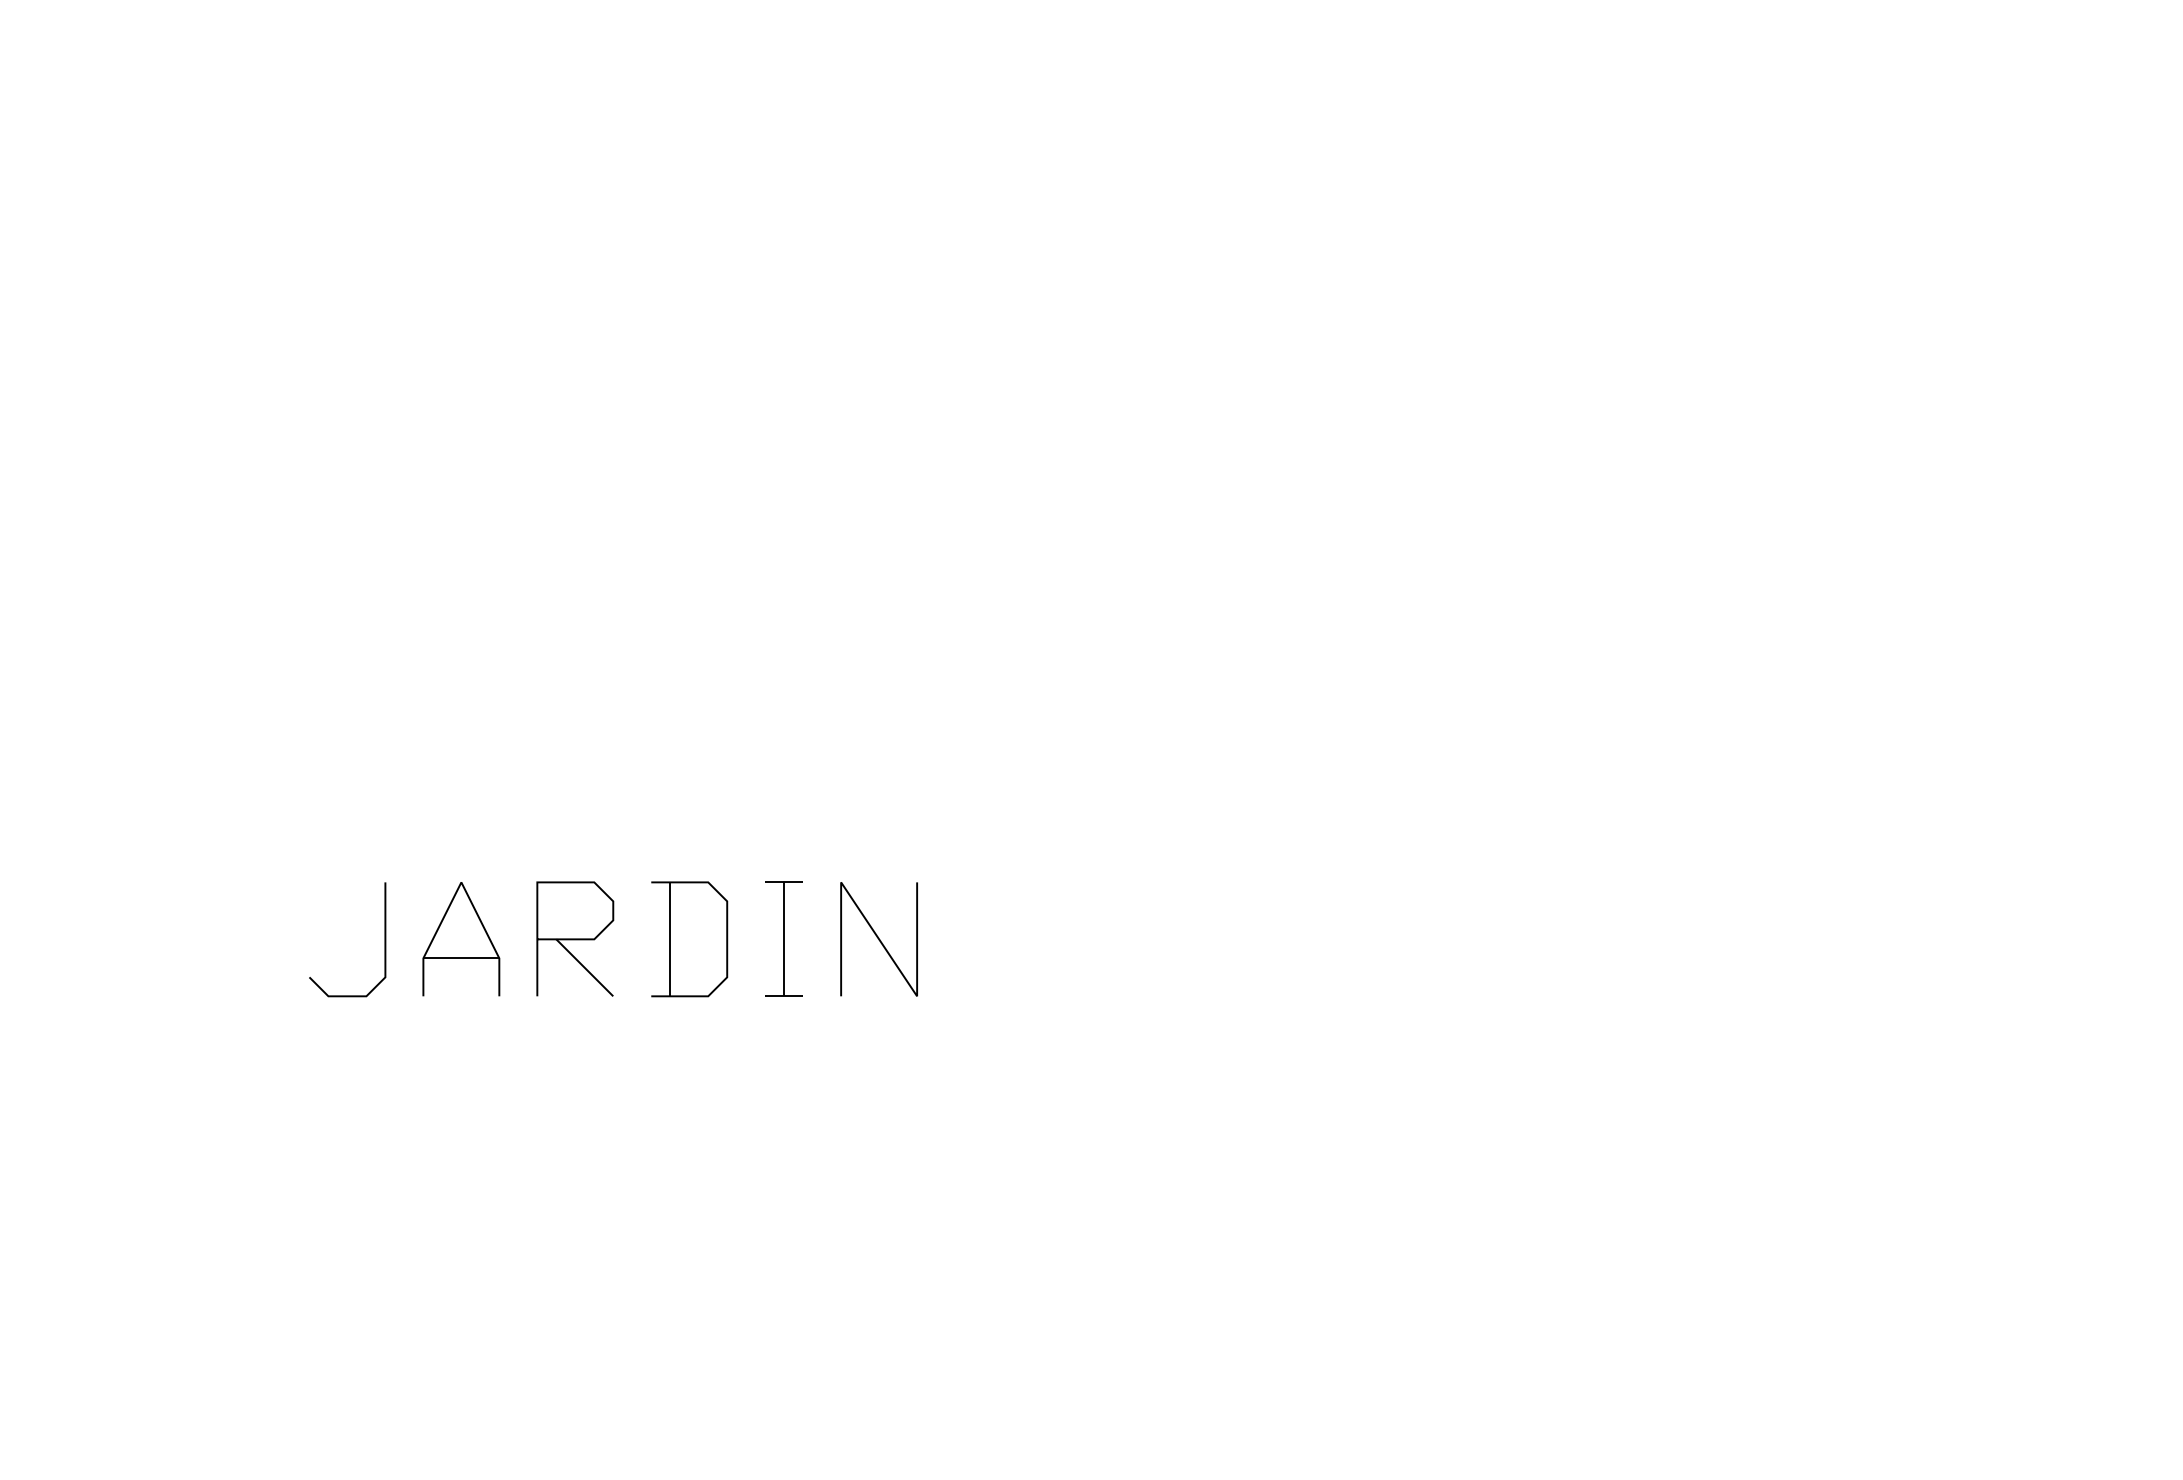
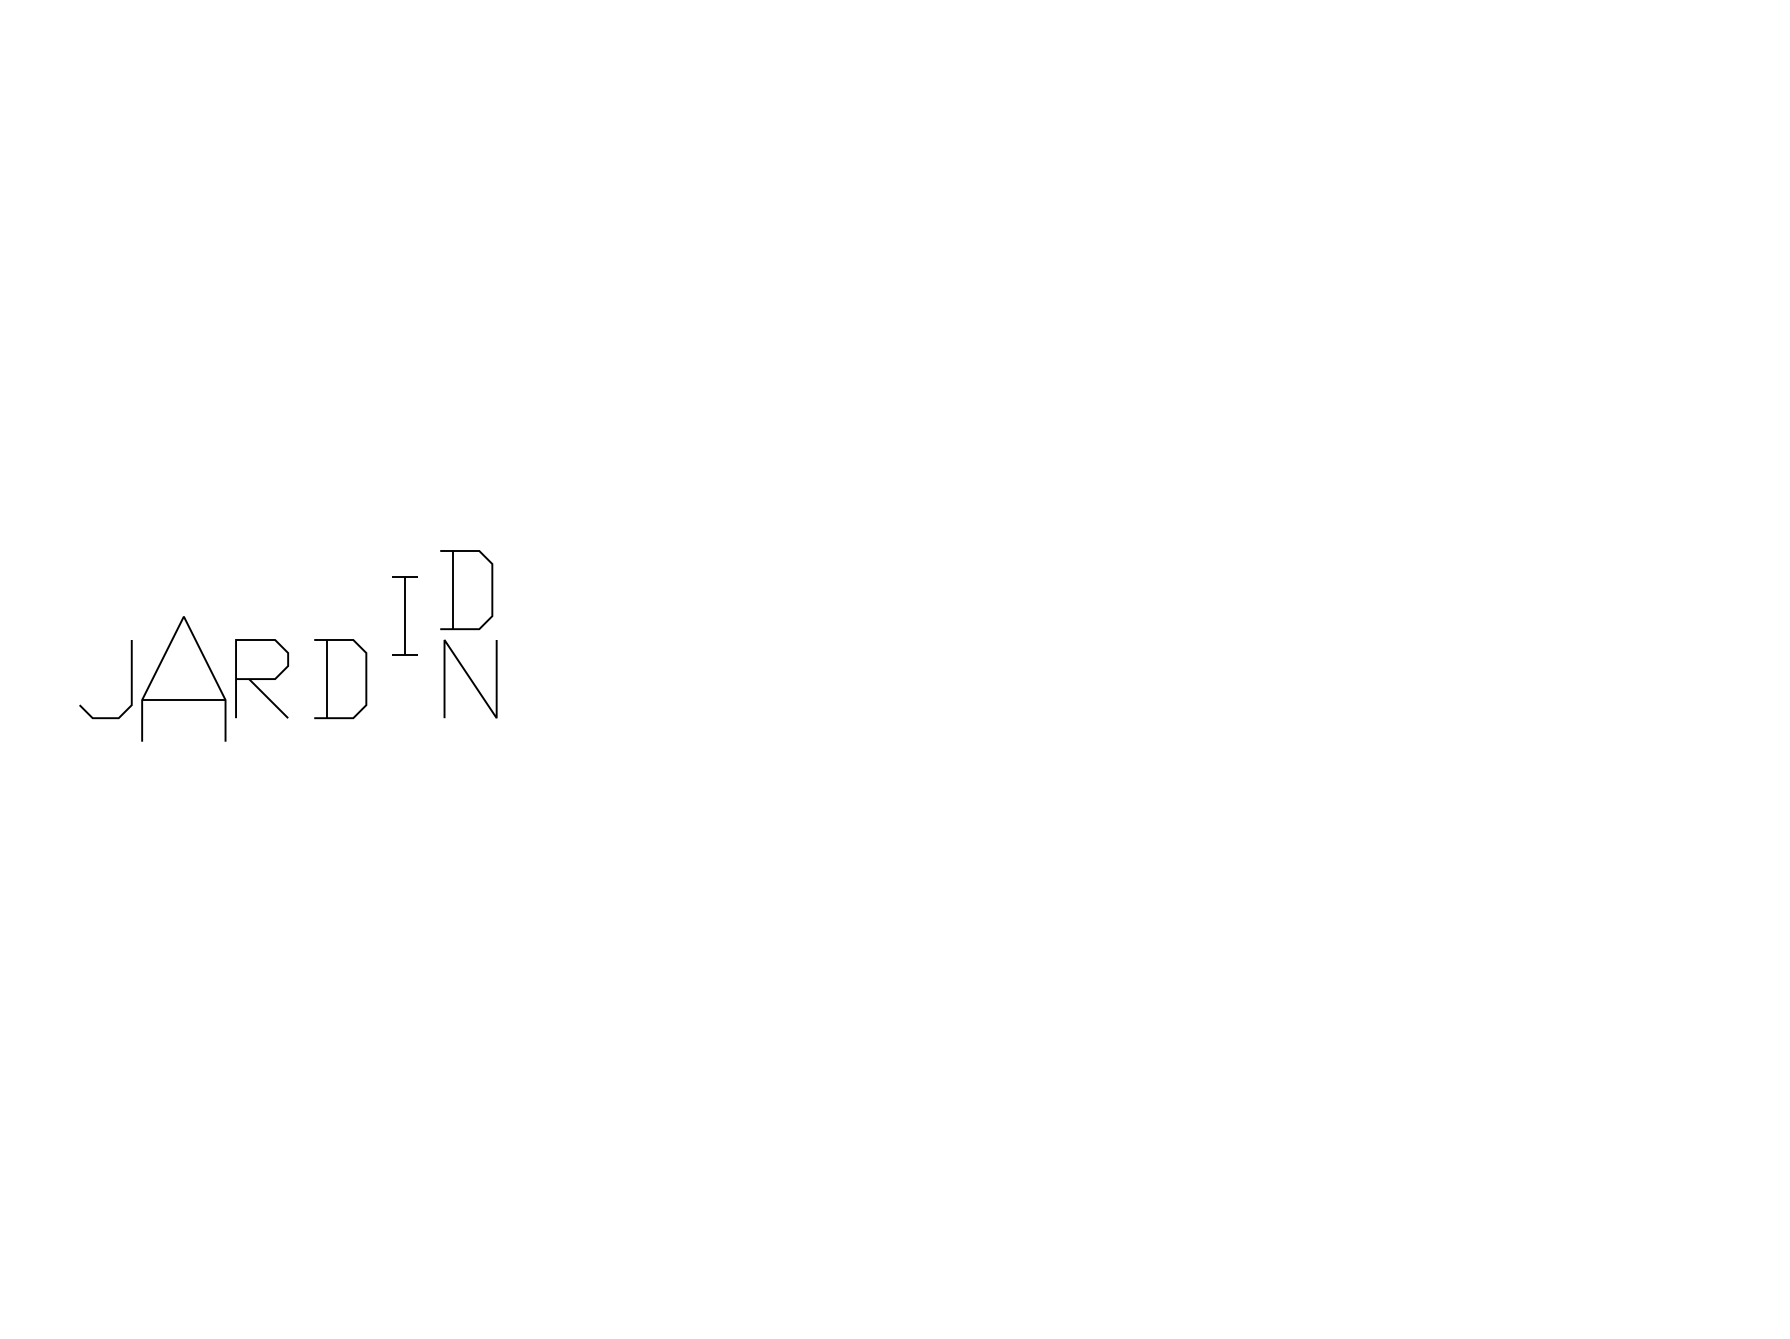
part: (873, 810) -> (466, 590), added
part: (460, 938) -> (183, 678), size x1.6
part: (782, 938) -> (404, 615), moved

